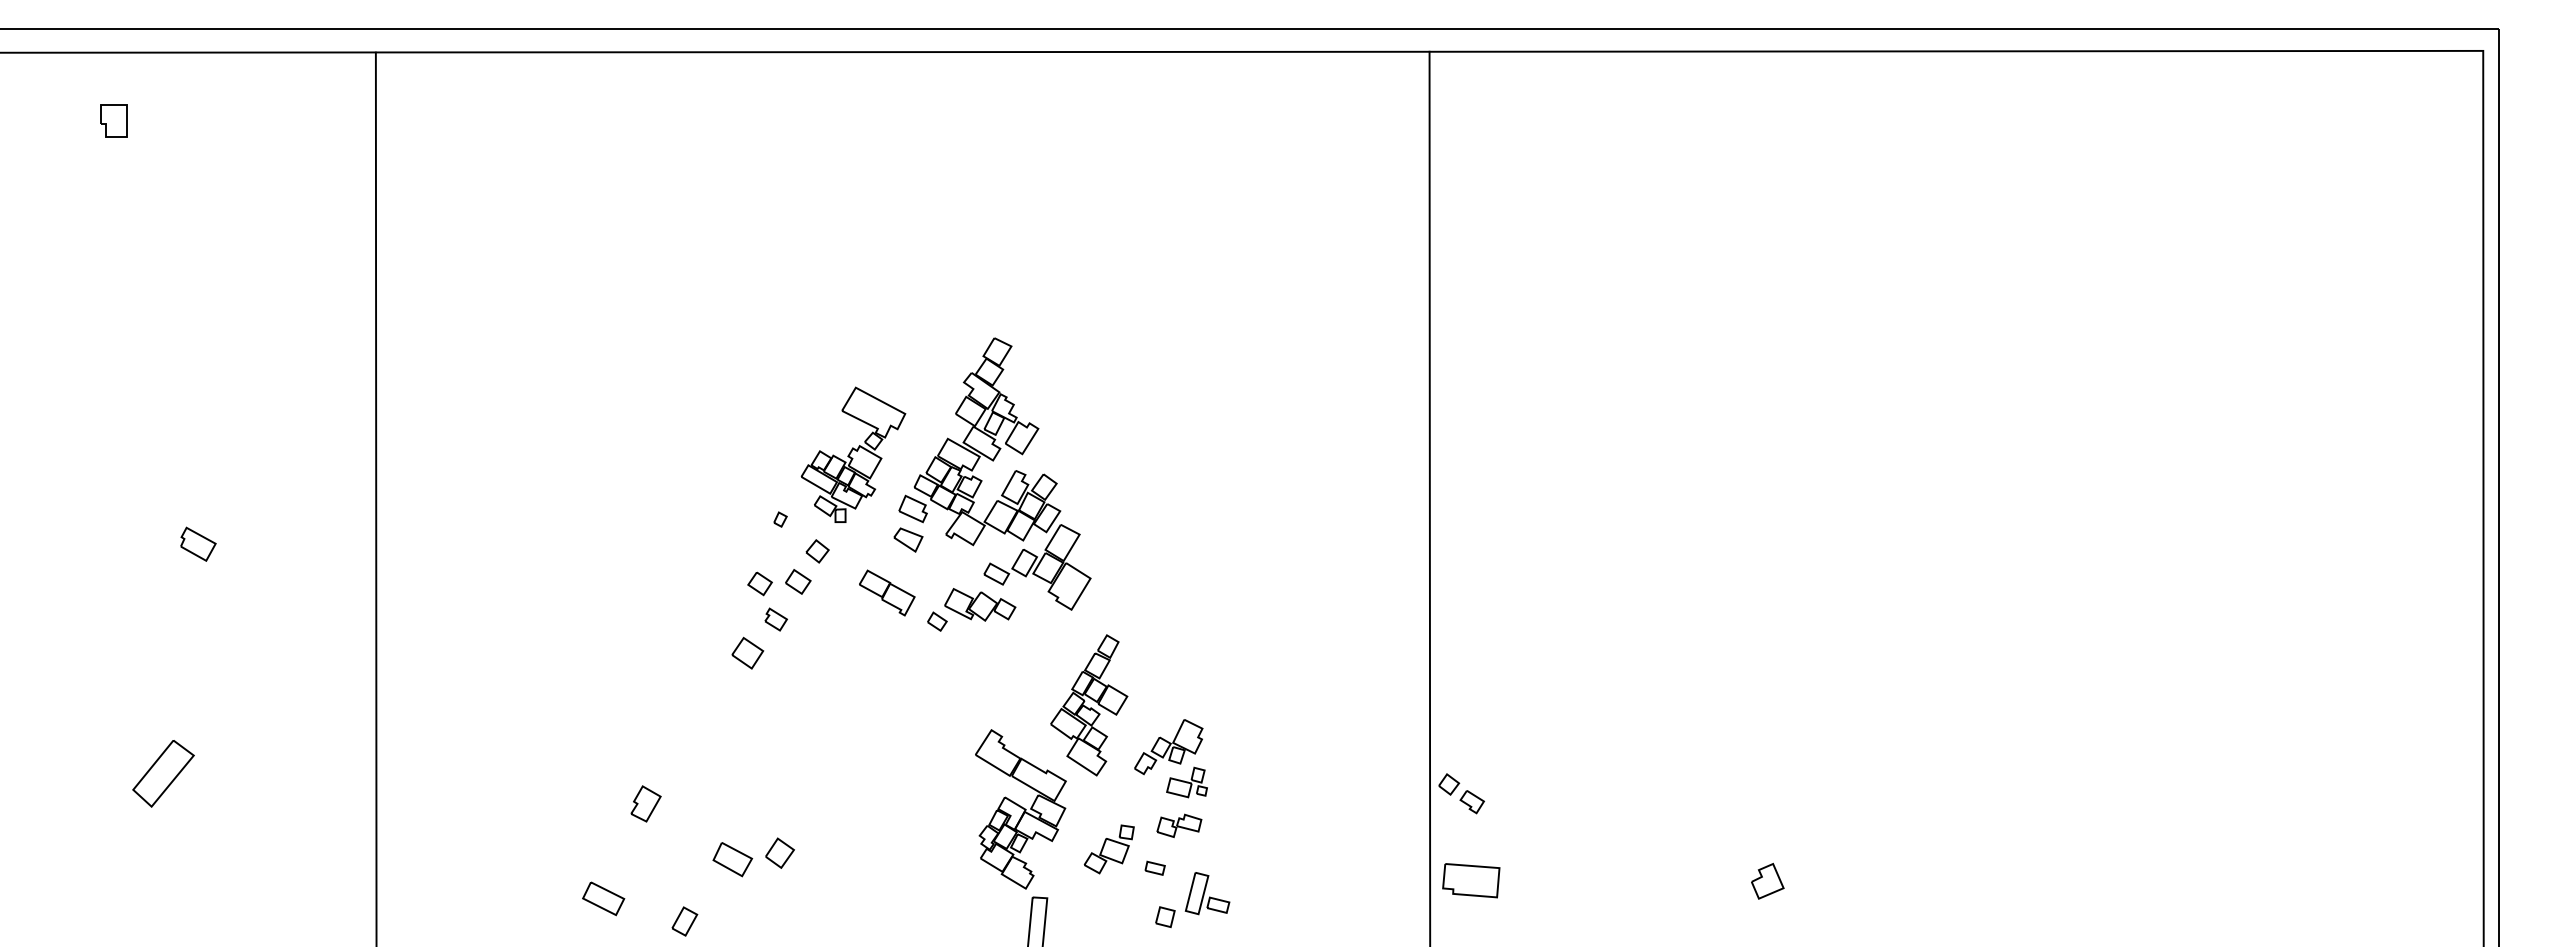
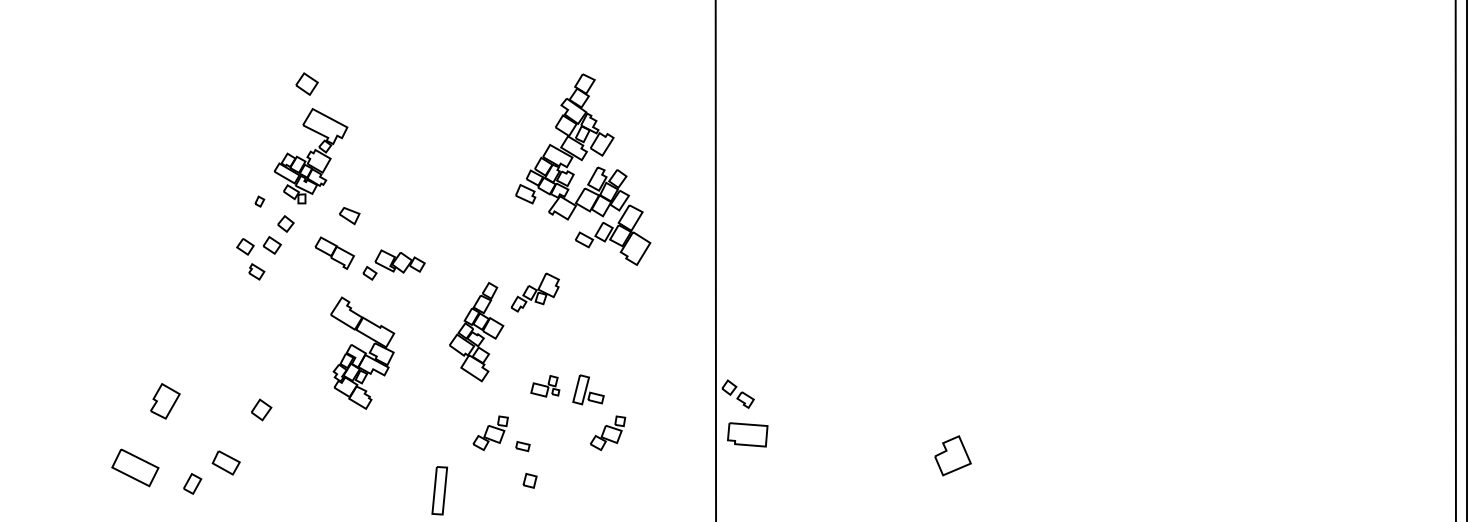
part: (993, 461) -> (582, 160), moved
part: (747, 652) -> (306, 83), moved
part: (1168, 747) -> (535, 292), moved
part: (645, 803) -> (164, 401), size x1.4
part: (1020, 809) -> (362, 353), moved
part: (1179, 825) -> (540, 416), removed
part: (1275, 849) -> (607, 433), added
part: (779, 852) -> (261, 409), moved
part: (732, 859) -> (226, 462), moved
part: (1471, 880) -> (747, 434), moved
part: (1767, 880) -> (952, 455), size x1.6
part: (1207, 893) -> (588, 389), moved
part: (603, 898) -> (135, 467), size x1.6

